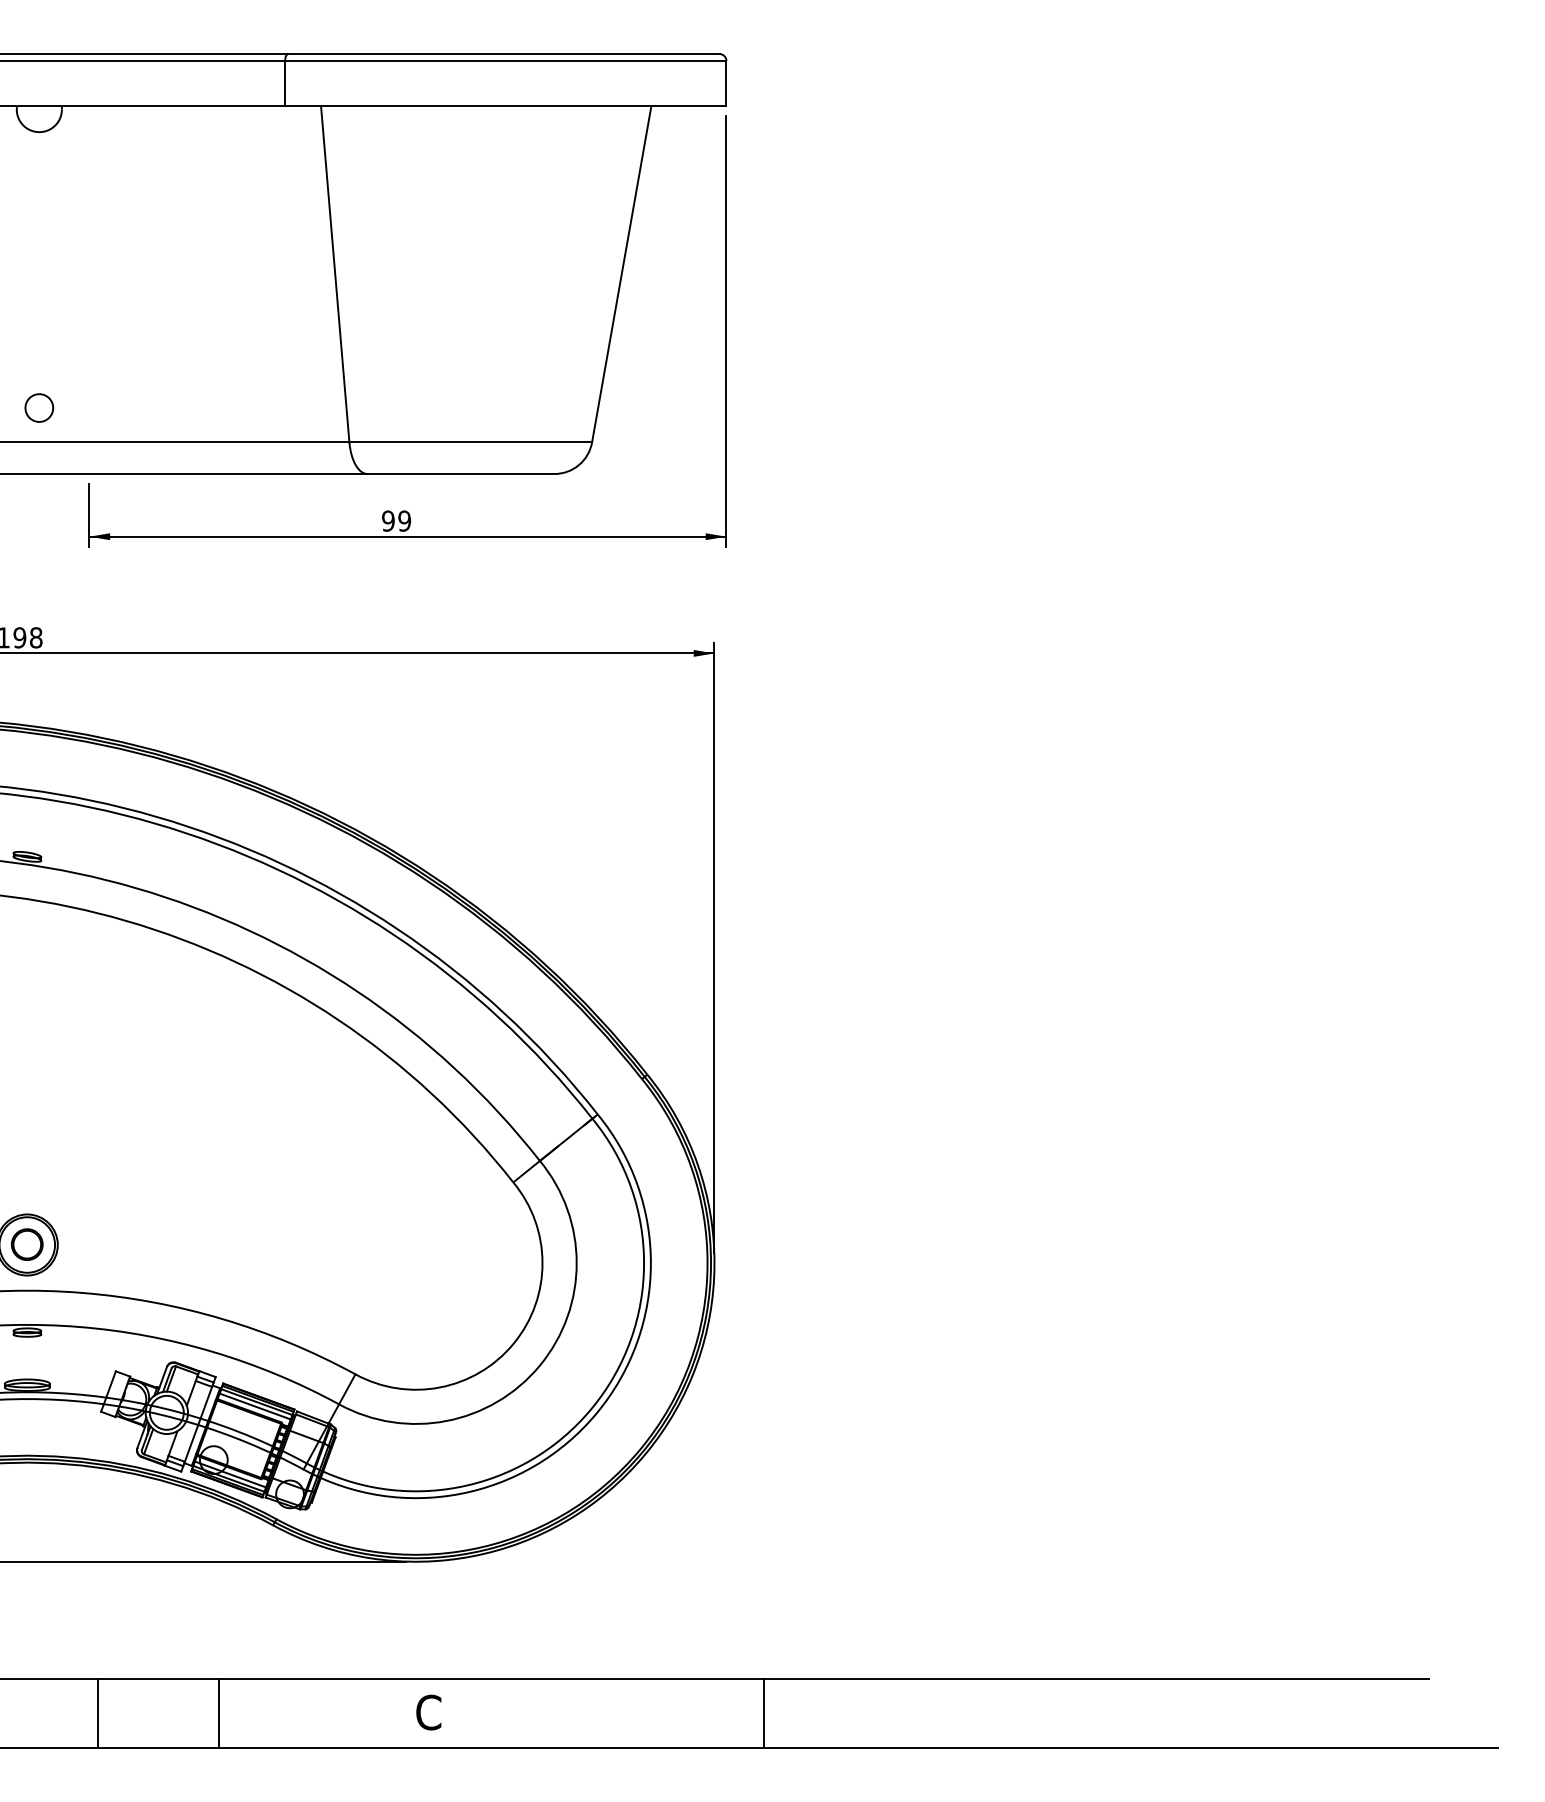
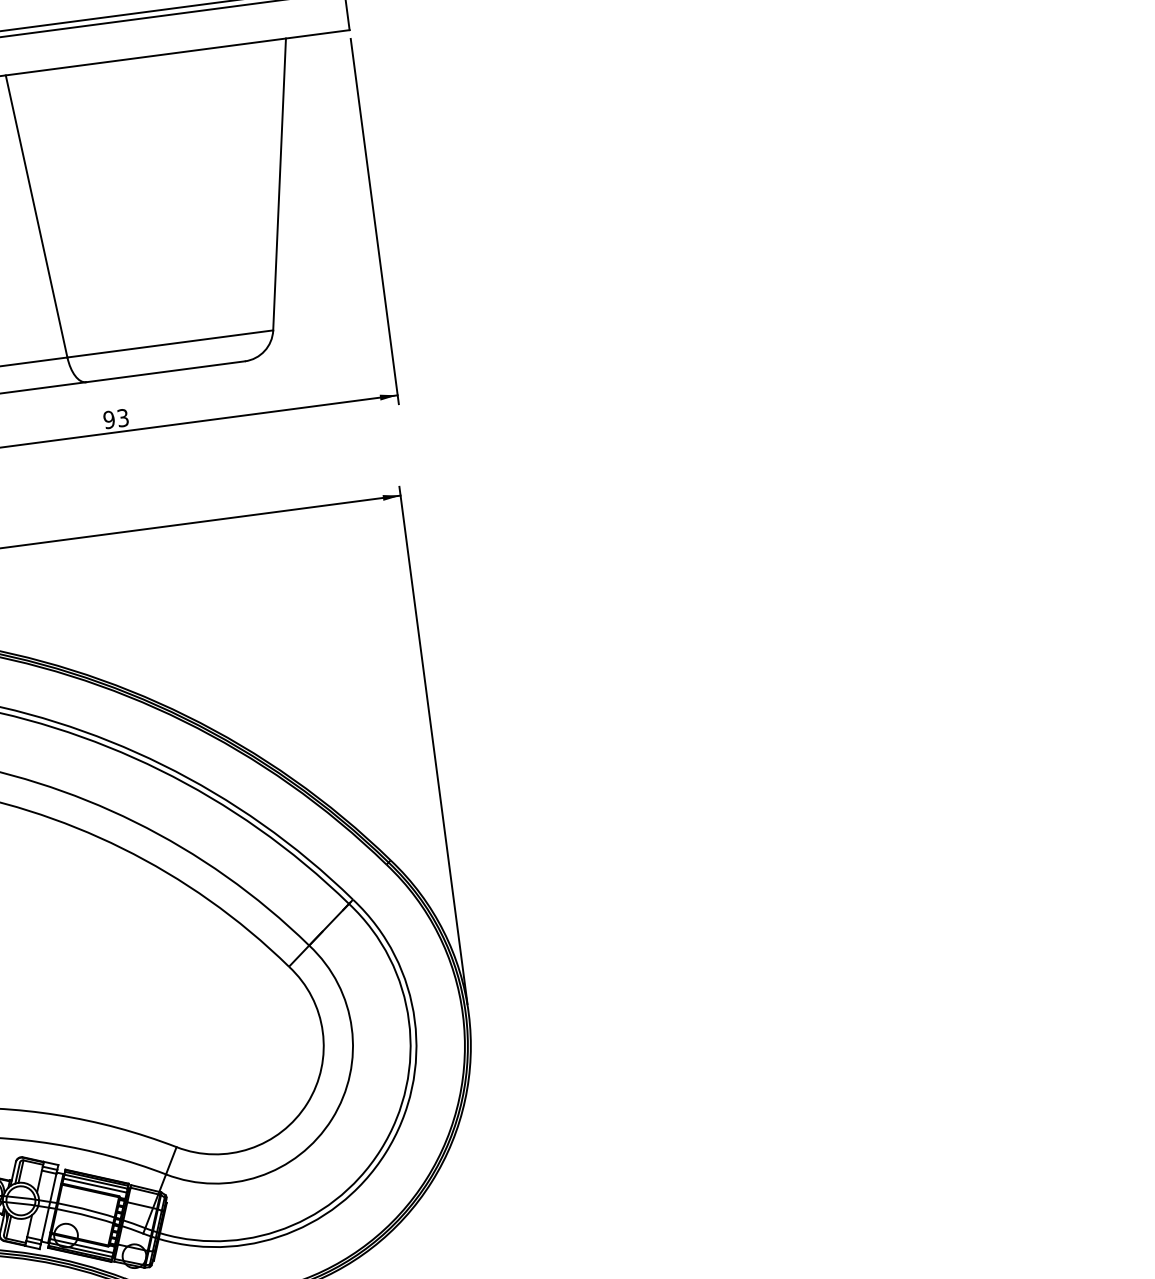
text: (404, 520) -> (122, 417), 99 -> 93

